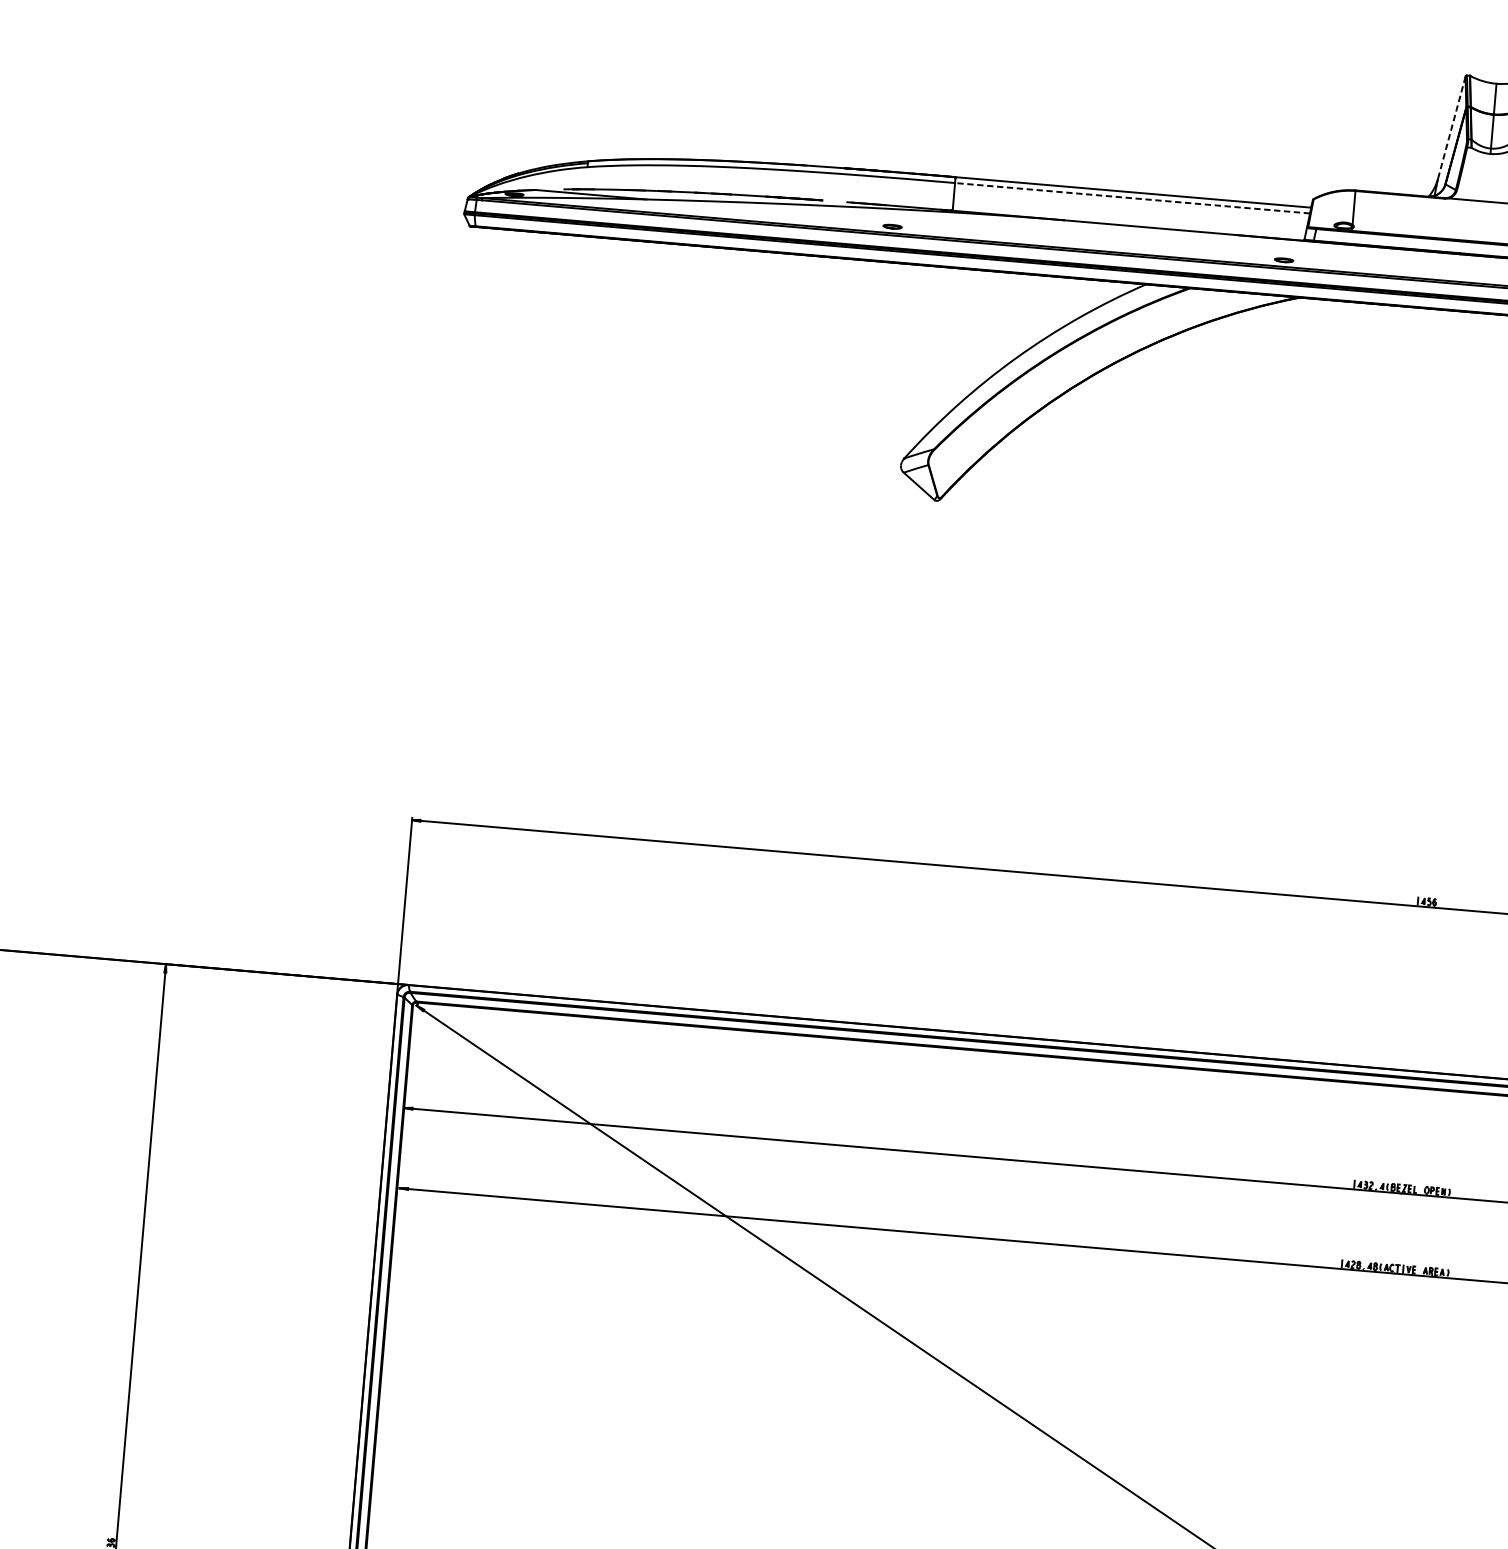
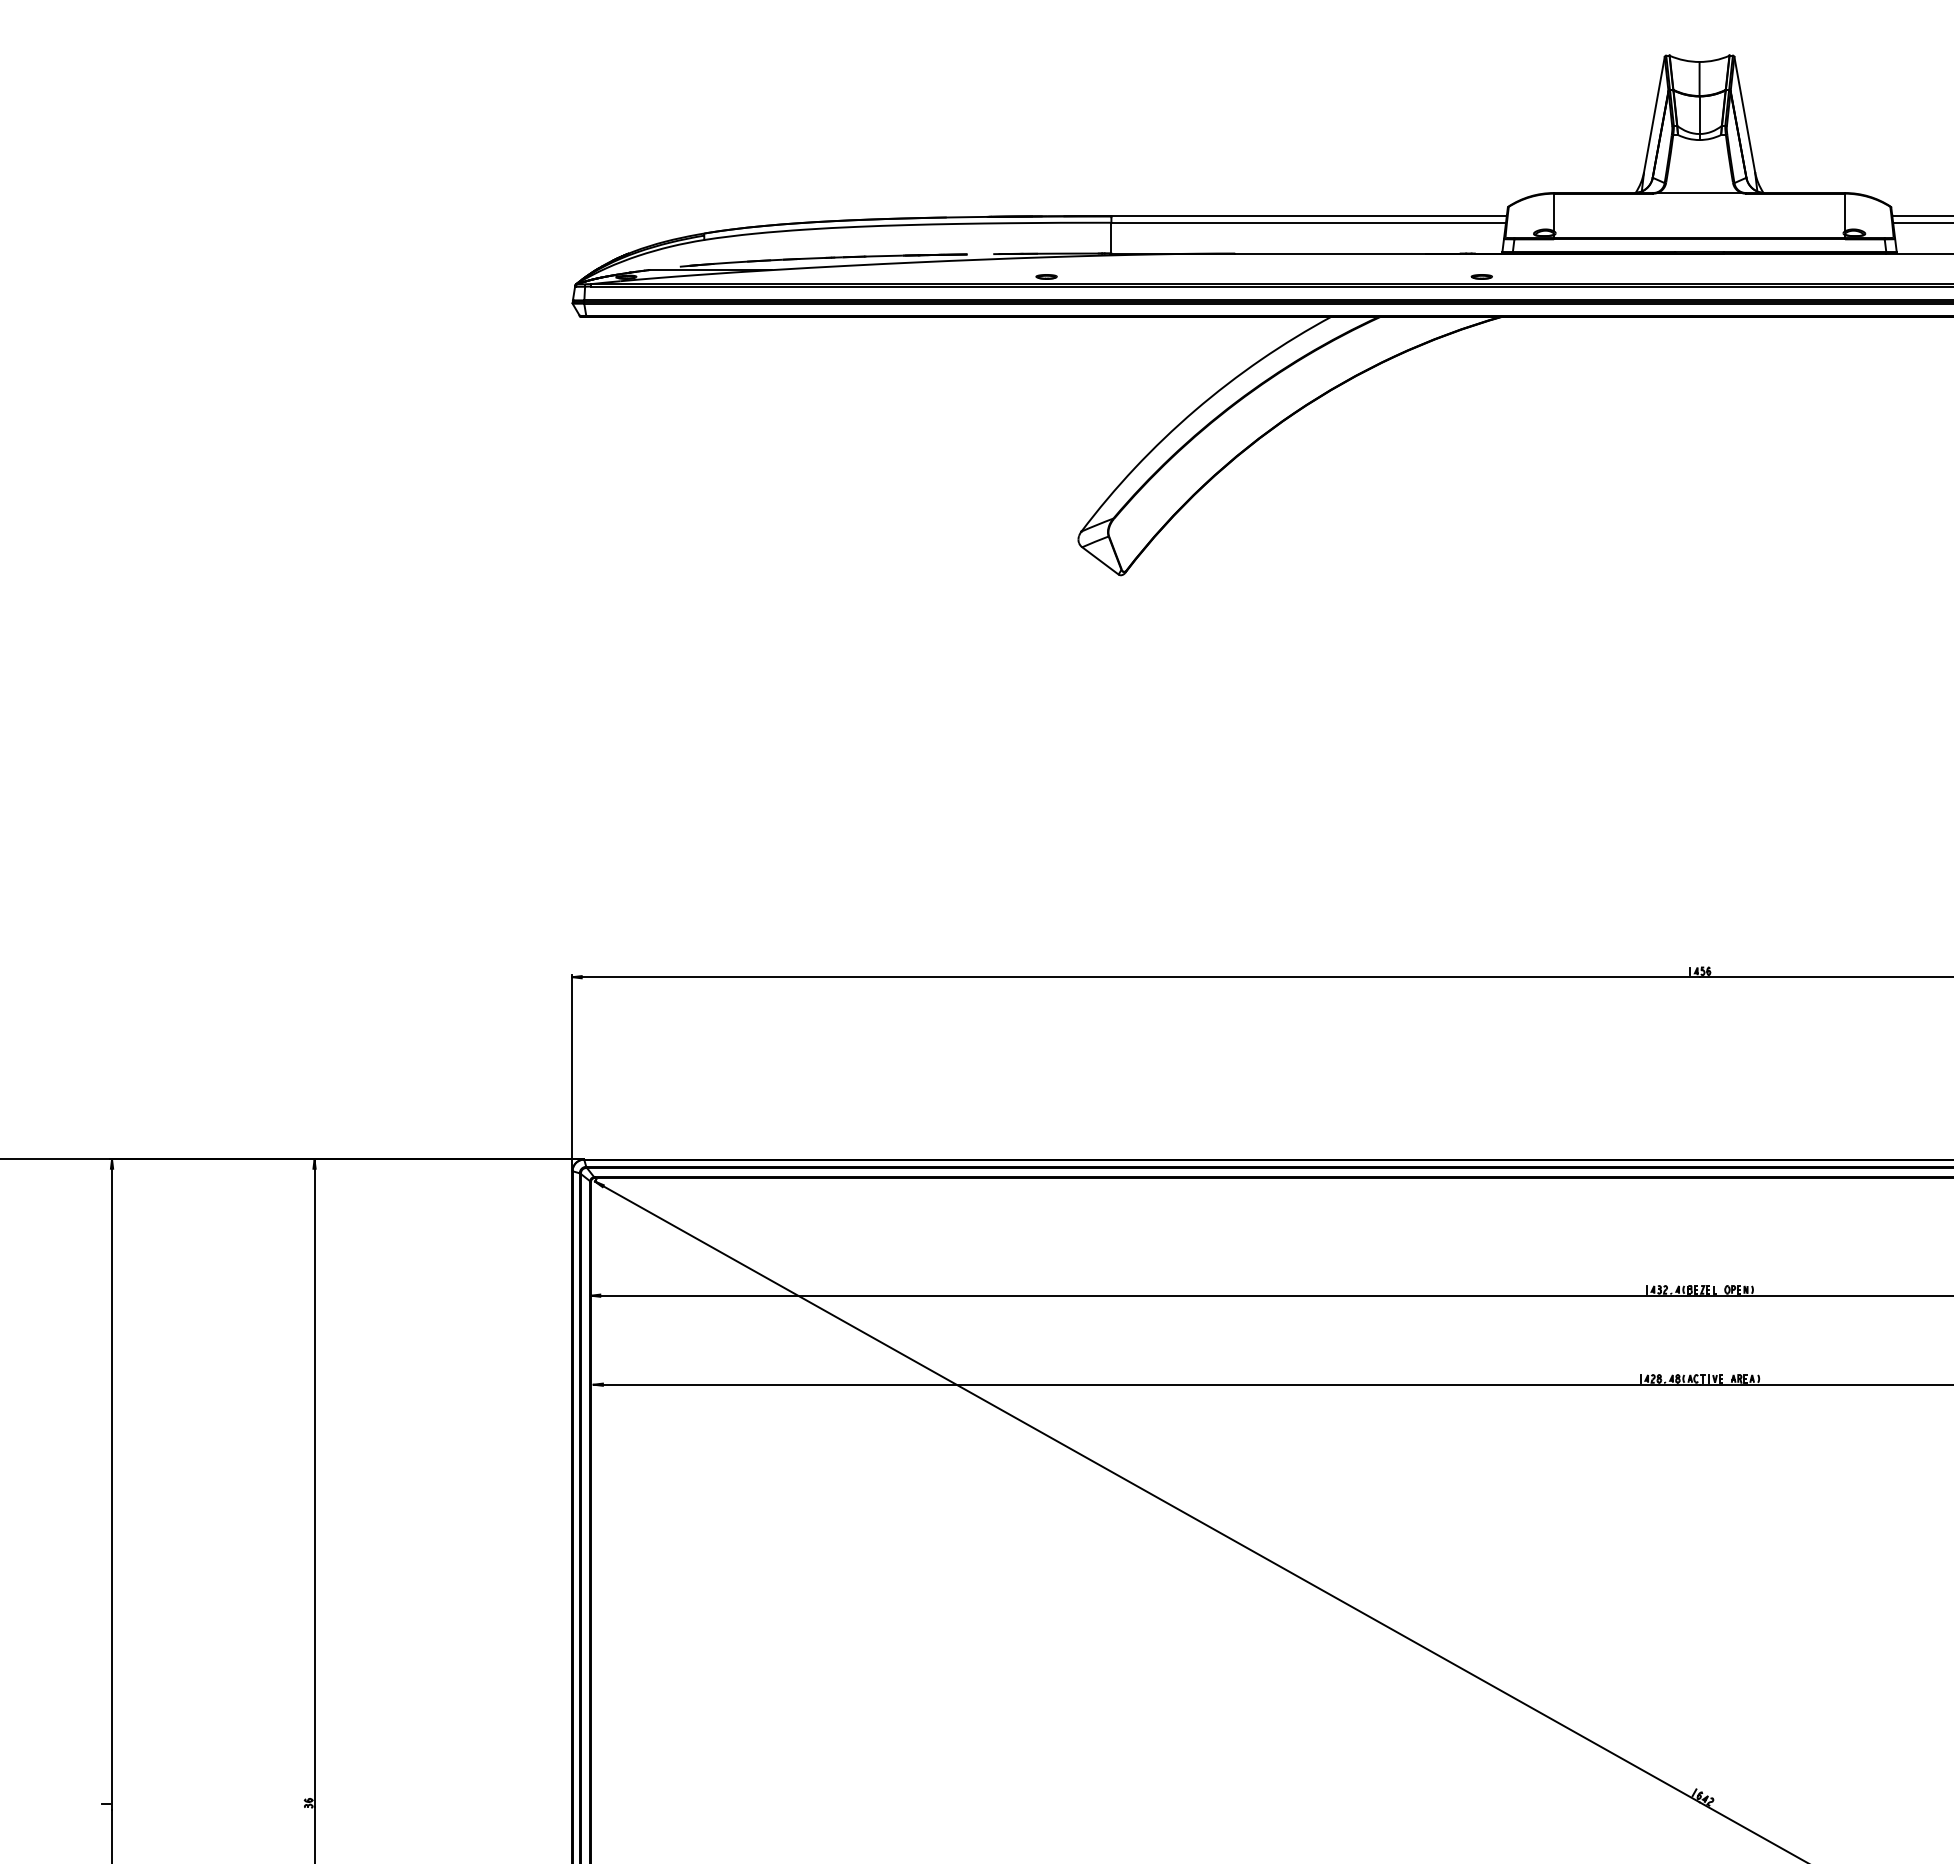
line: (1451, 127) -> (1654, 114), dashed -> solid
line: (1132, 198) -> (1308, 222), dashed -> solid

